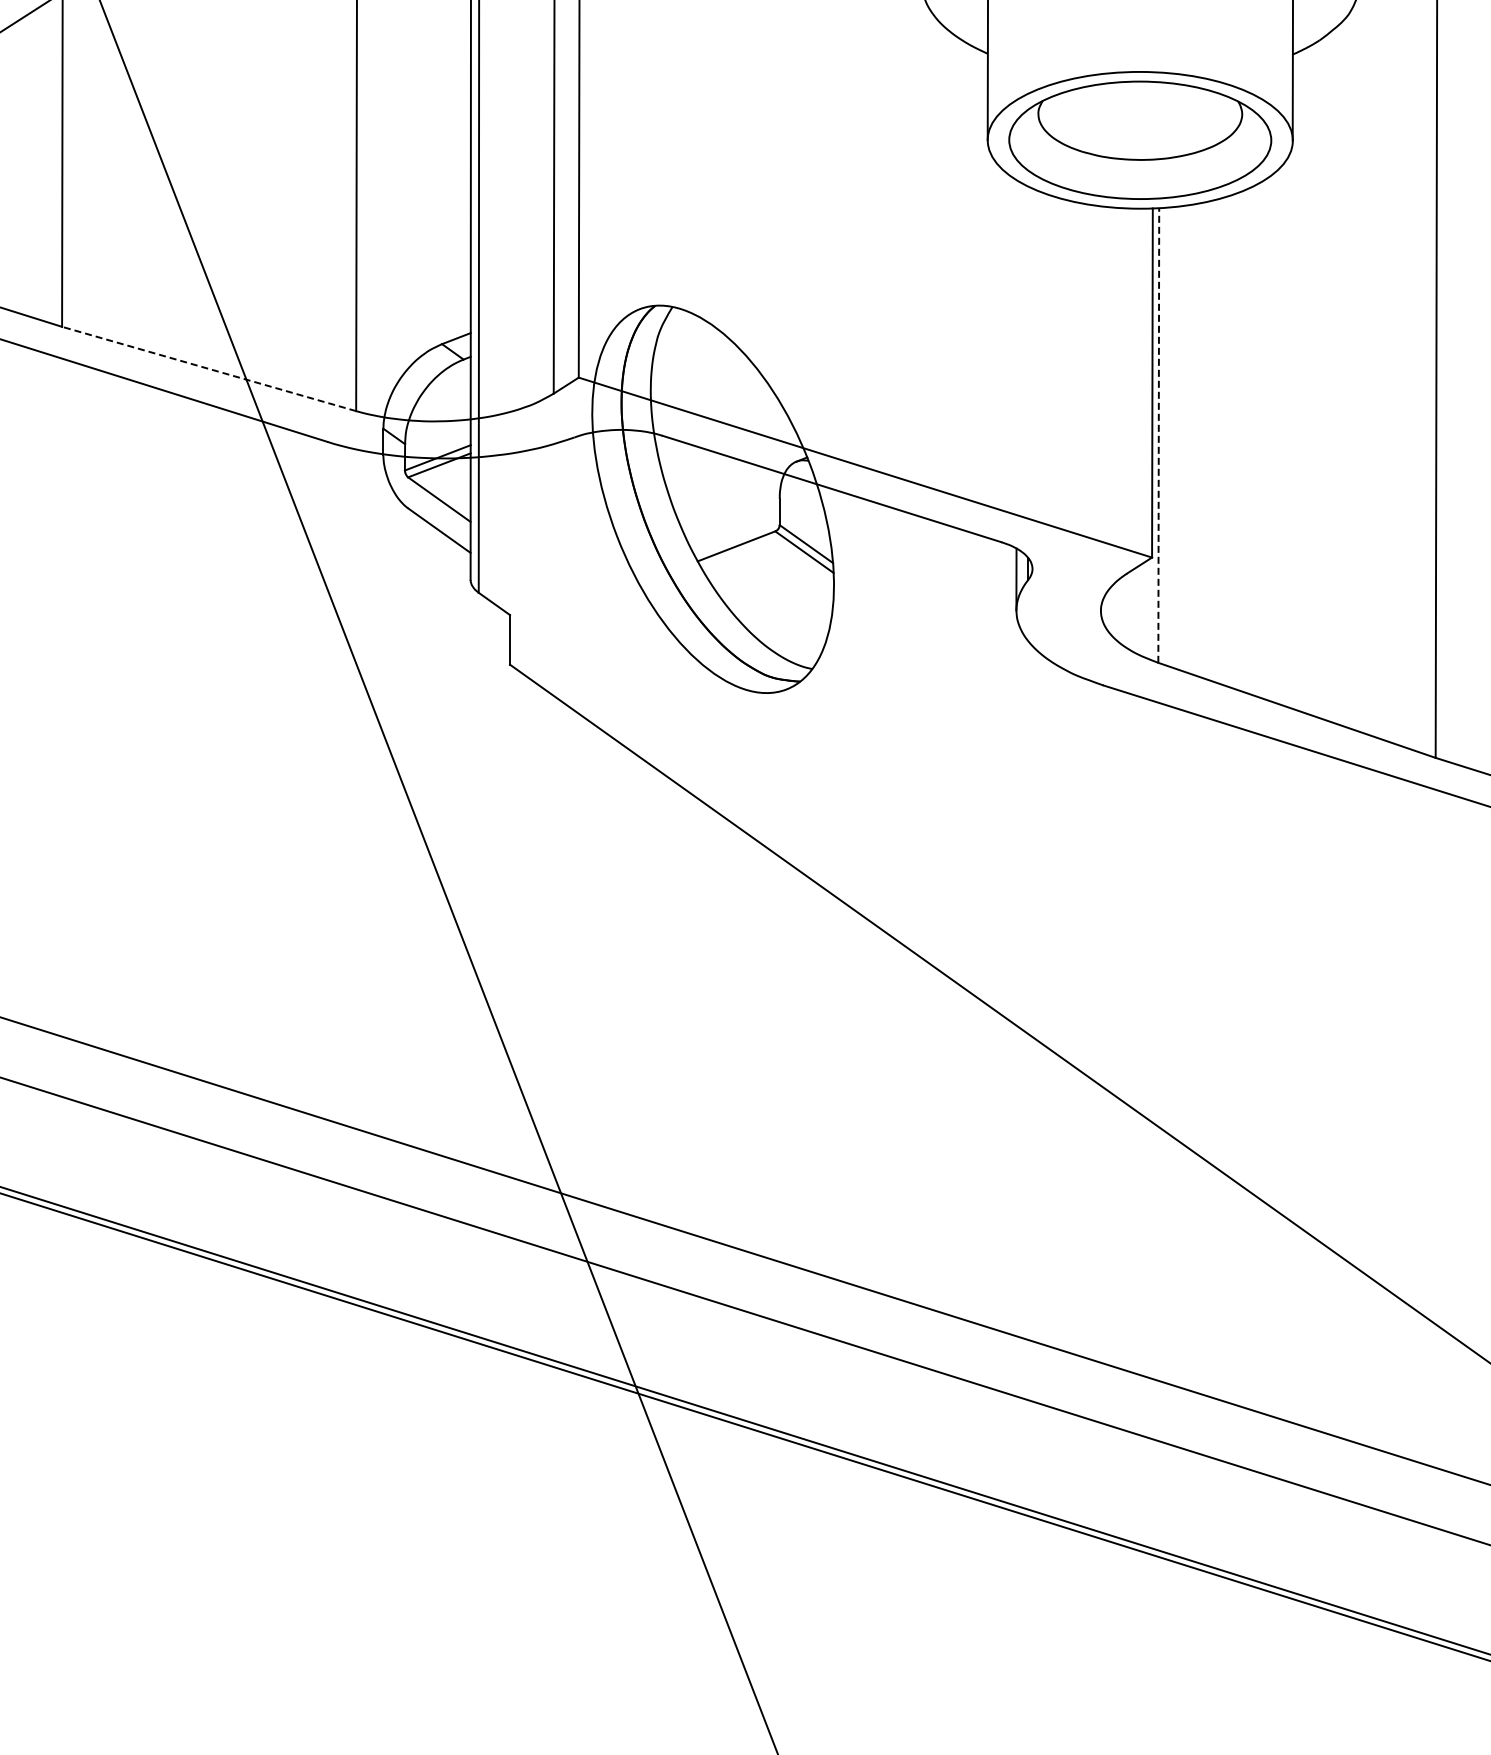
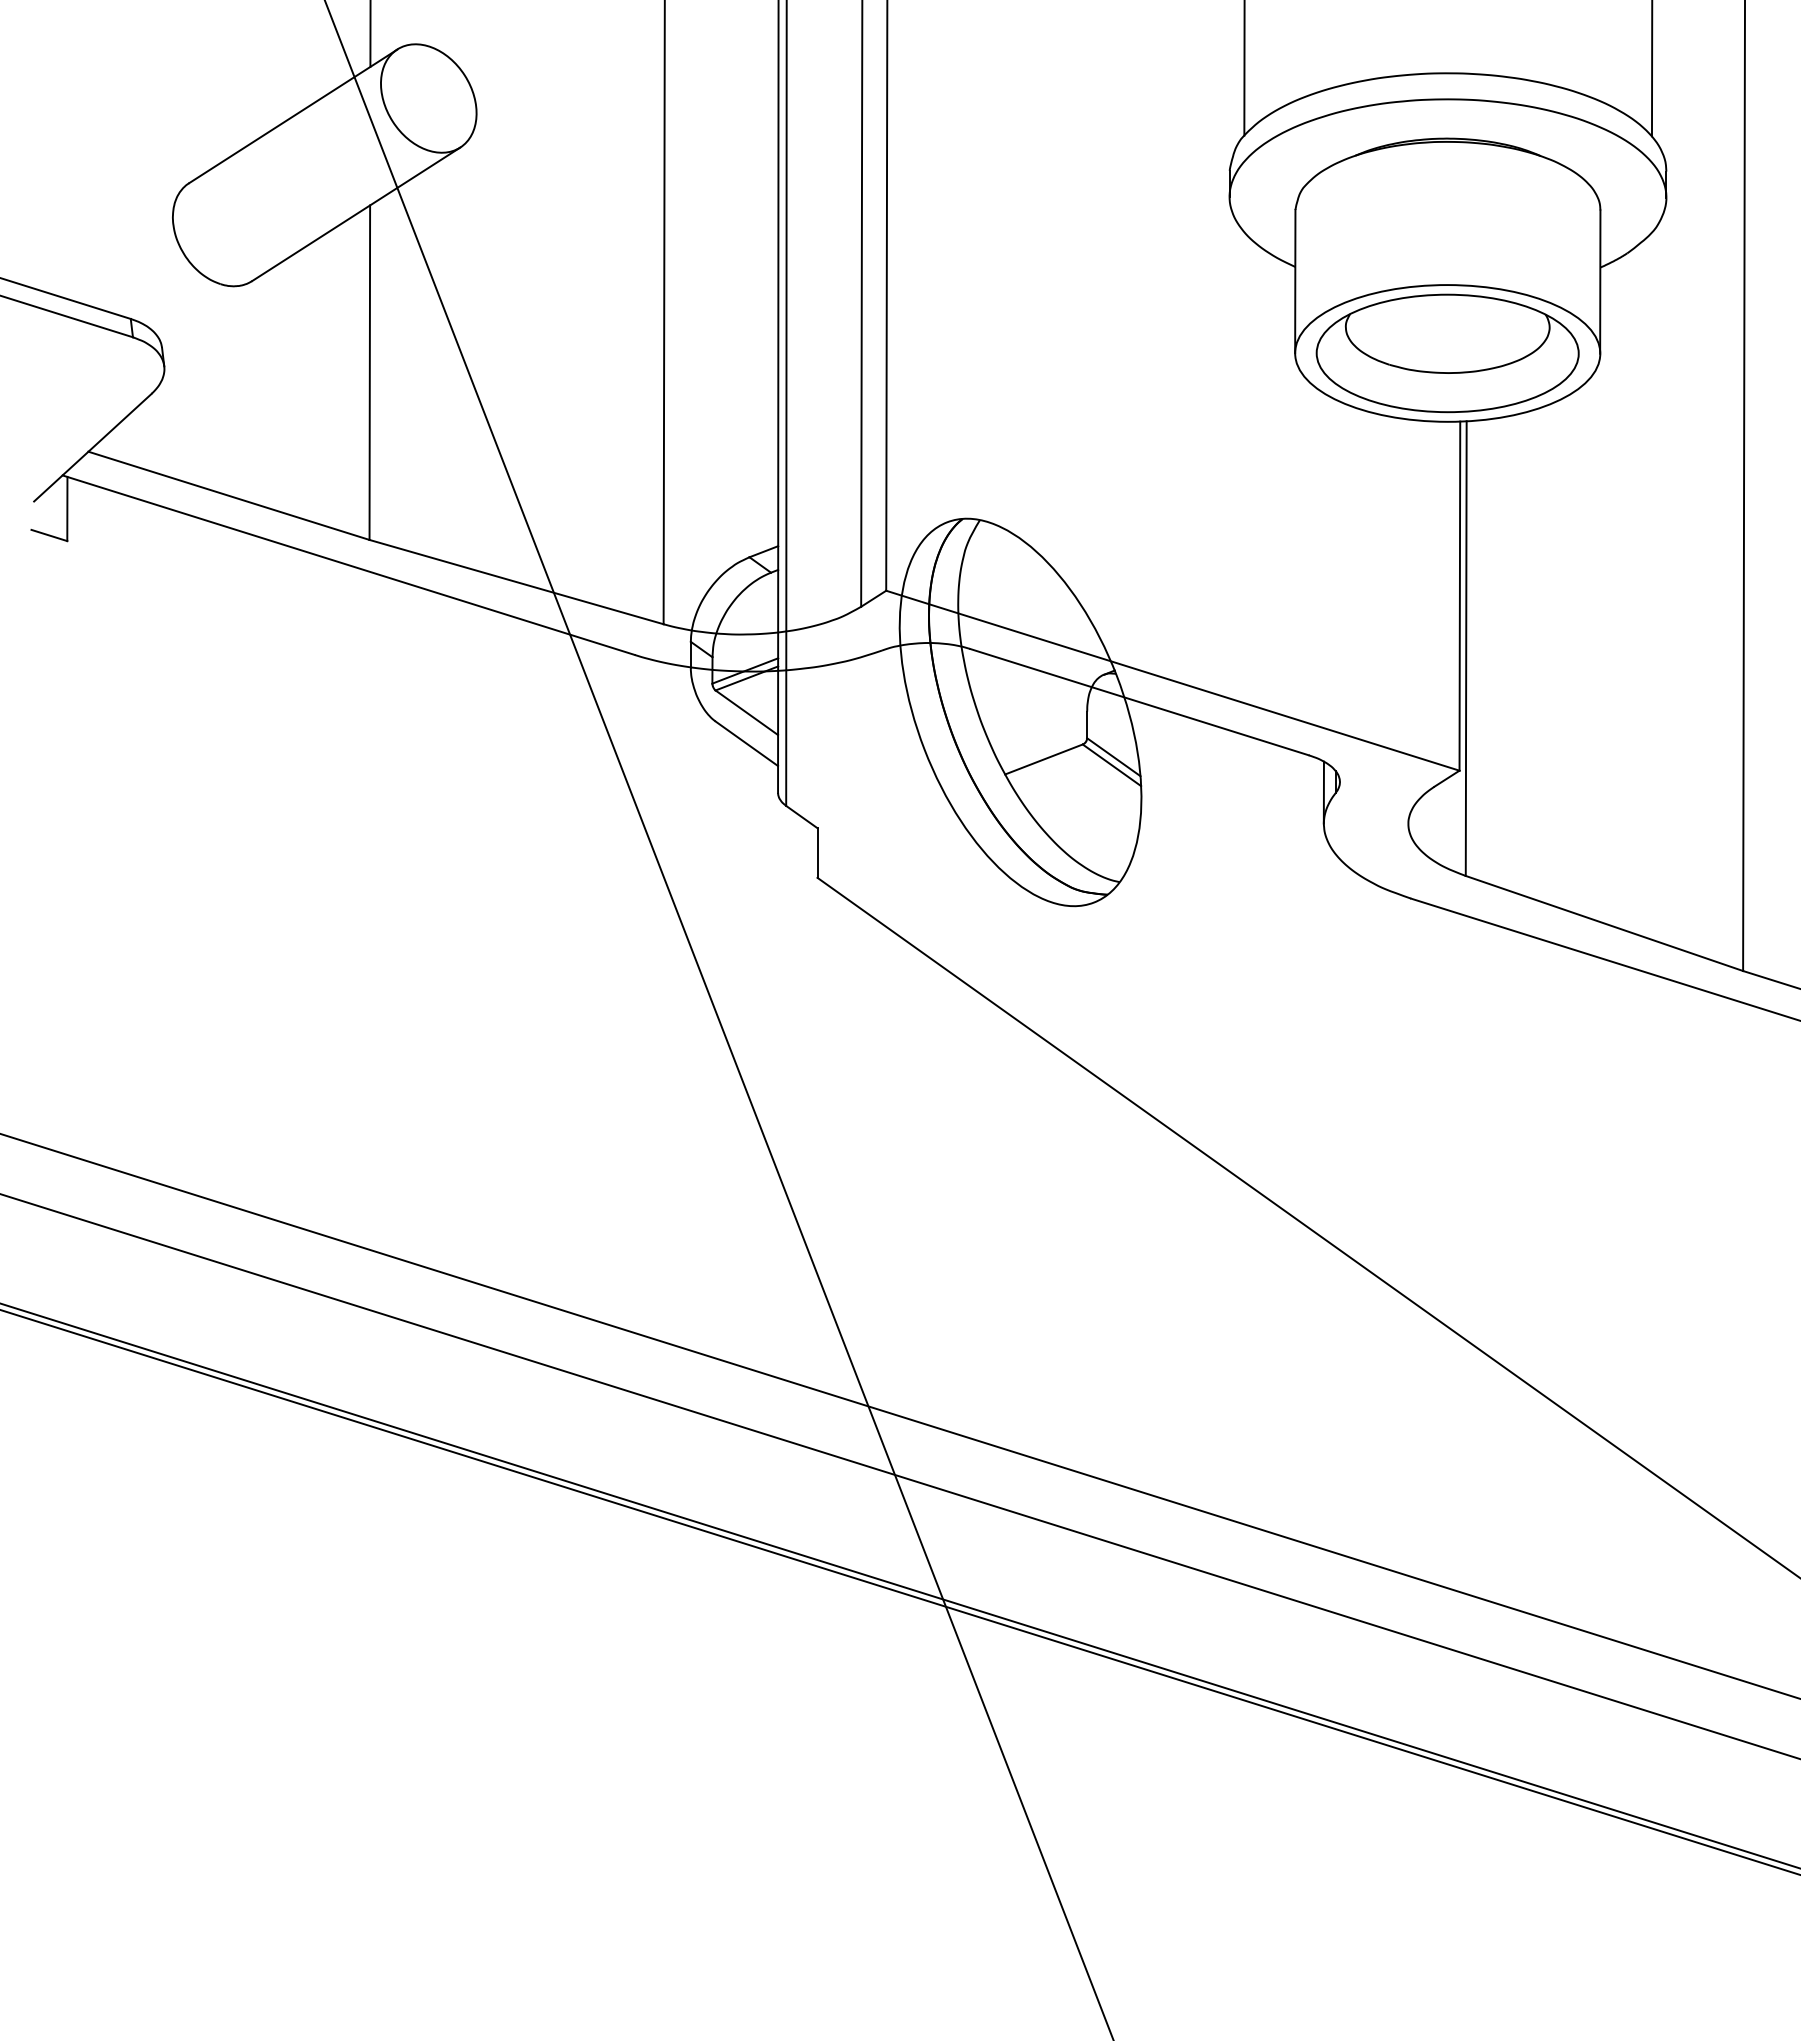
line: (209, 369) -> (516, 582), dashed -> solid
line: (1159, 435) -> (1466, 648), dashed -> solid

